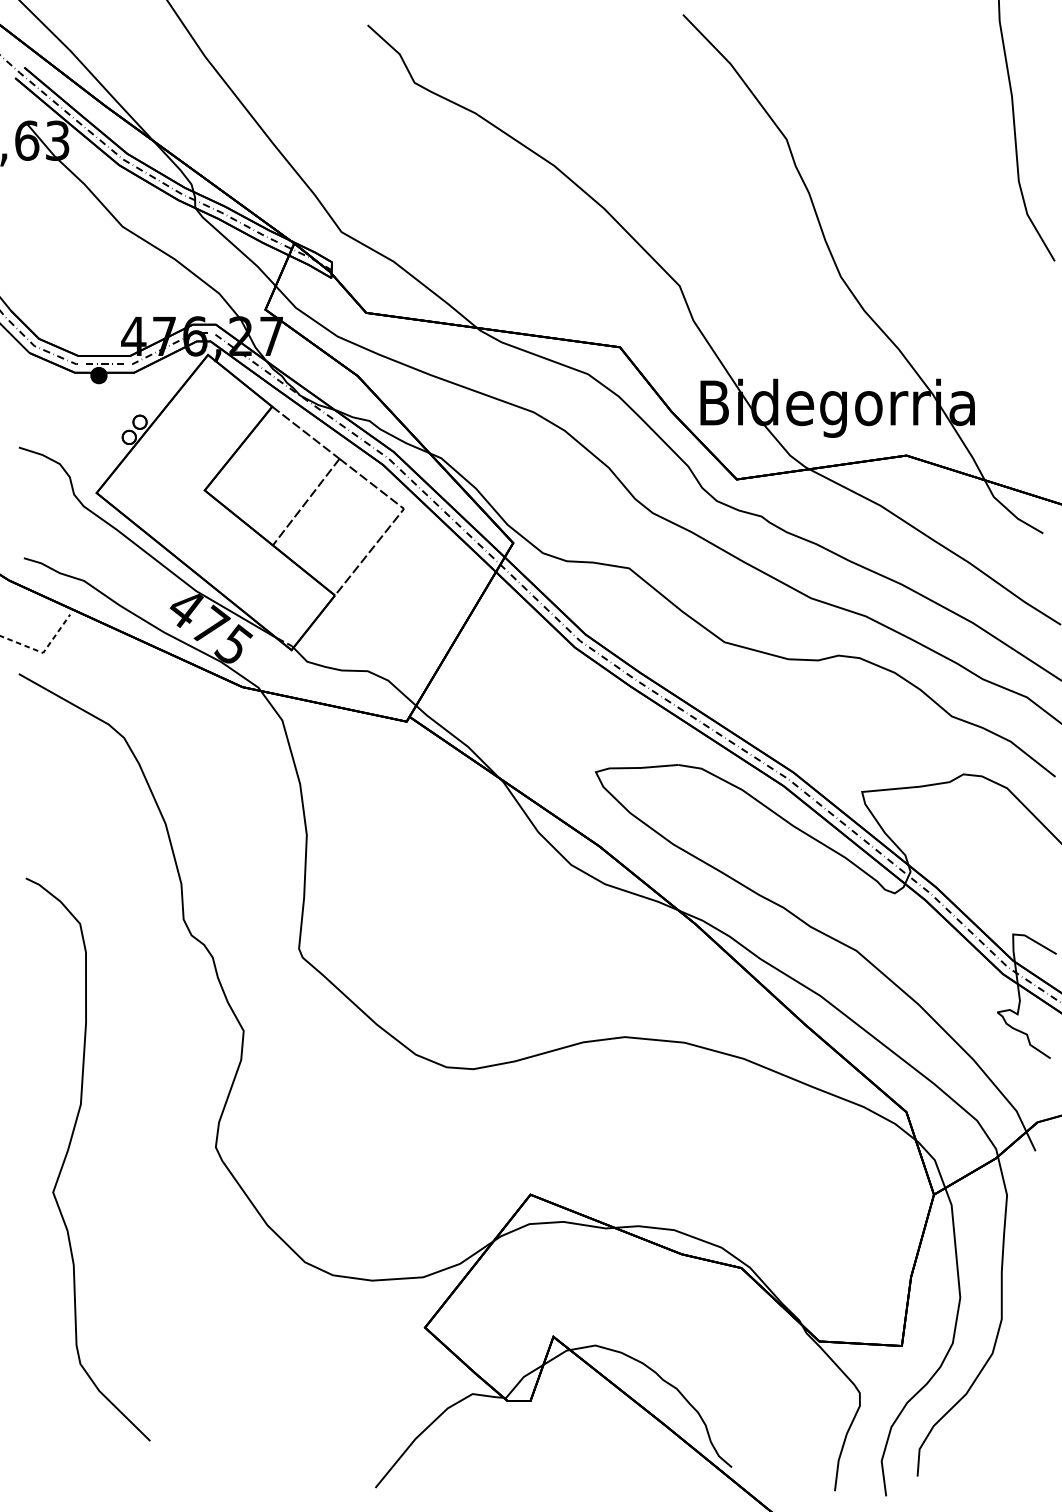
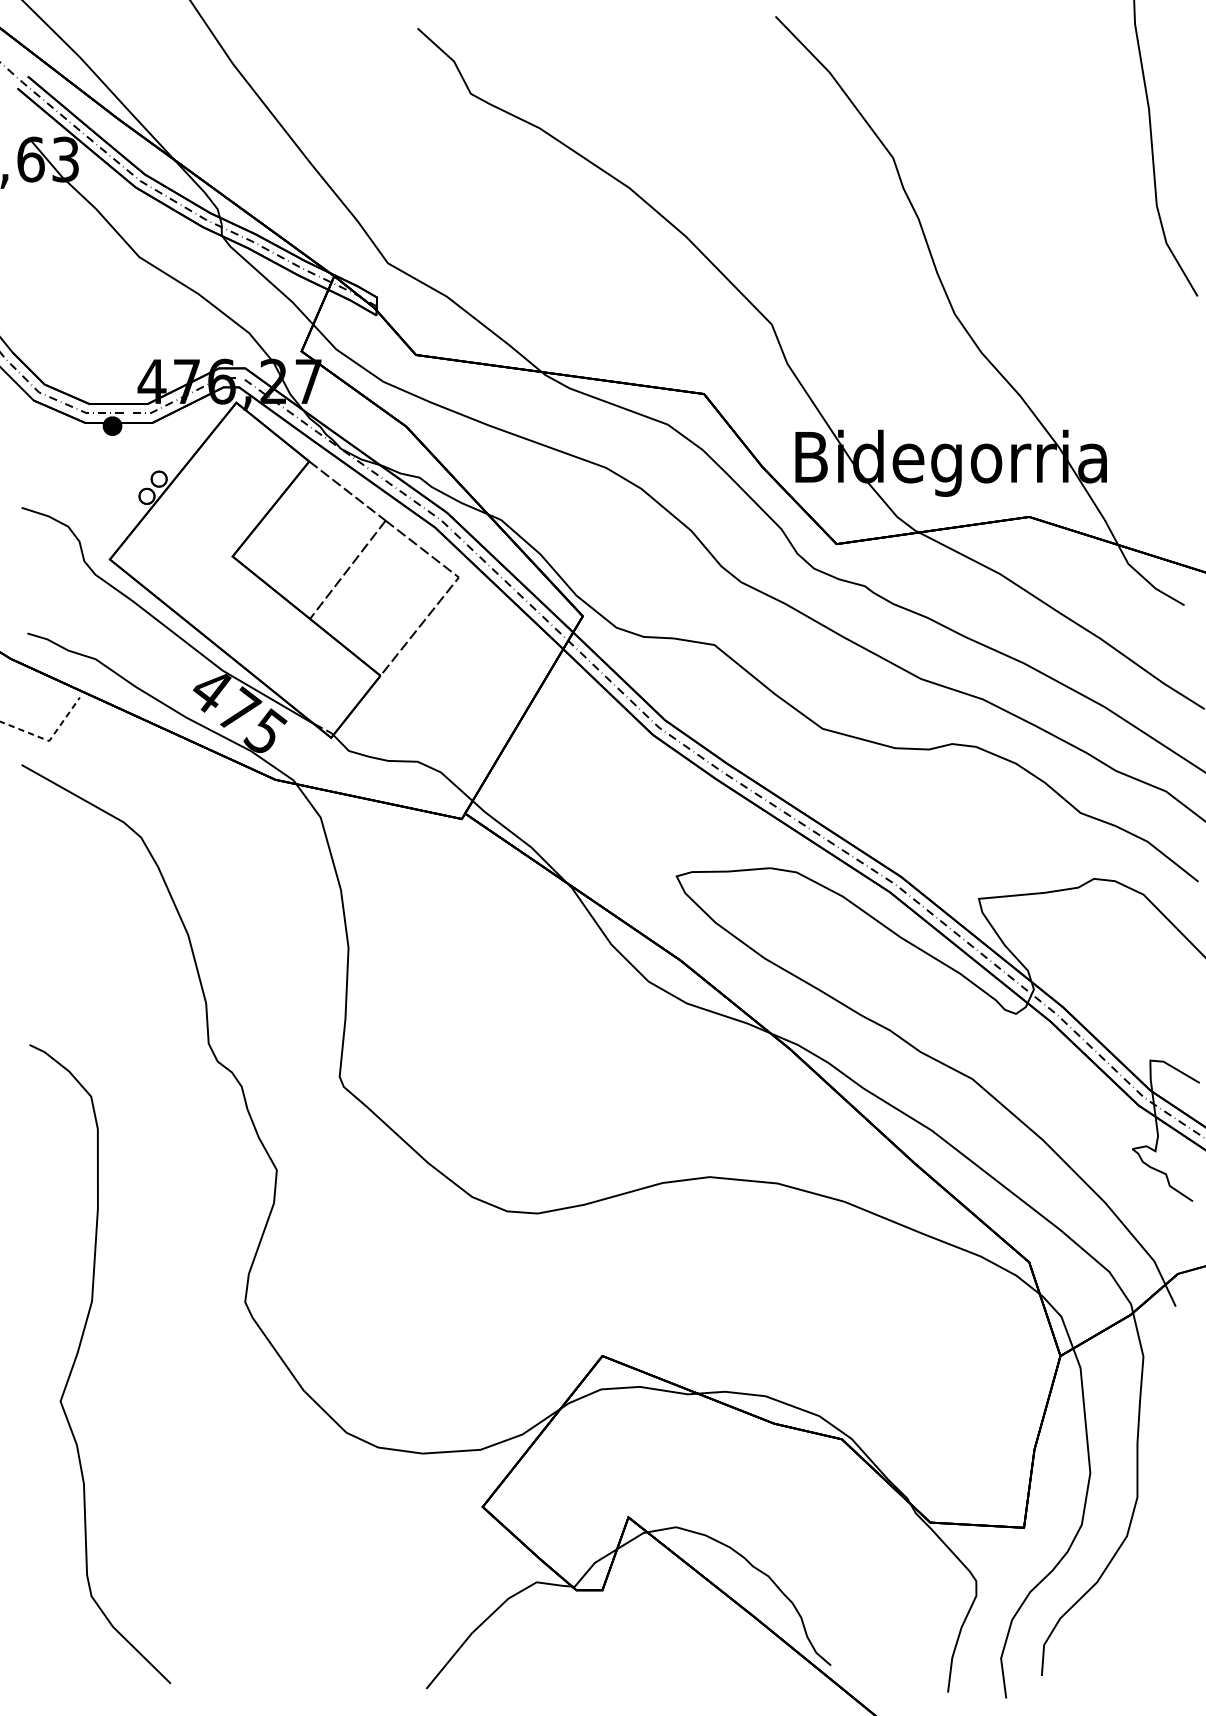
curve: (68, 1151) -> (78, 1354), moved

